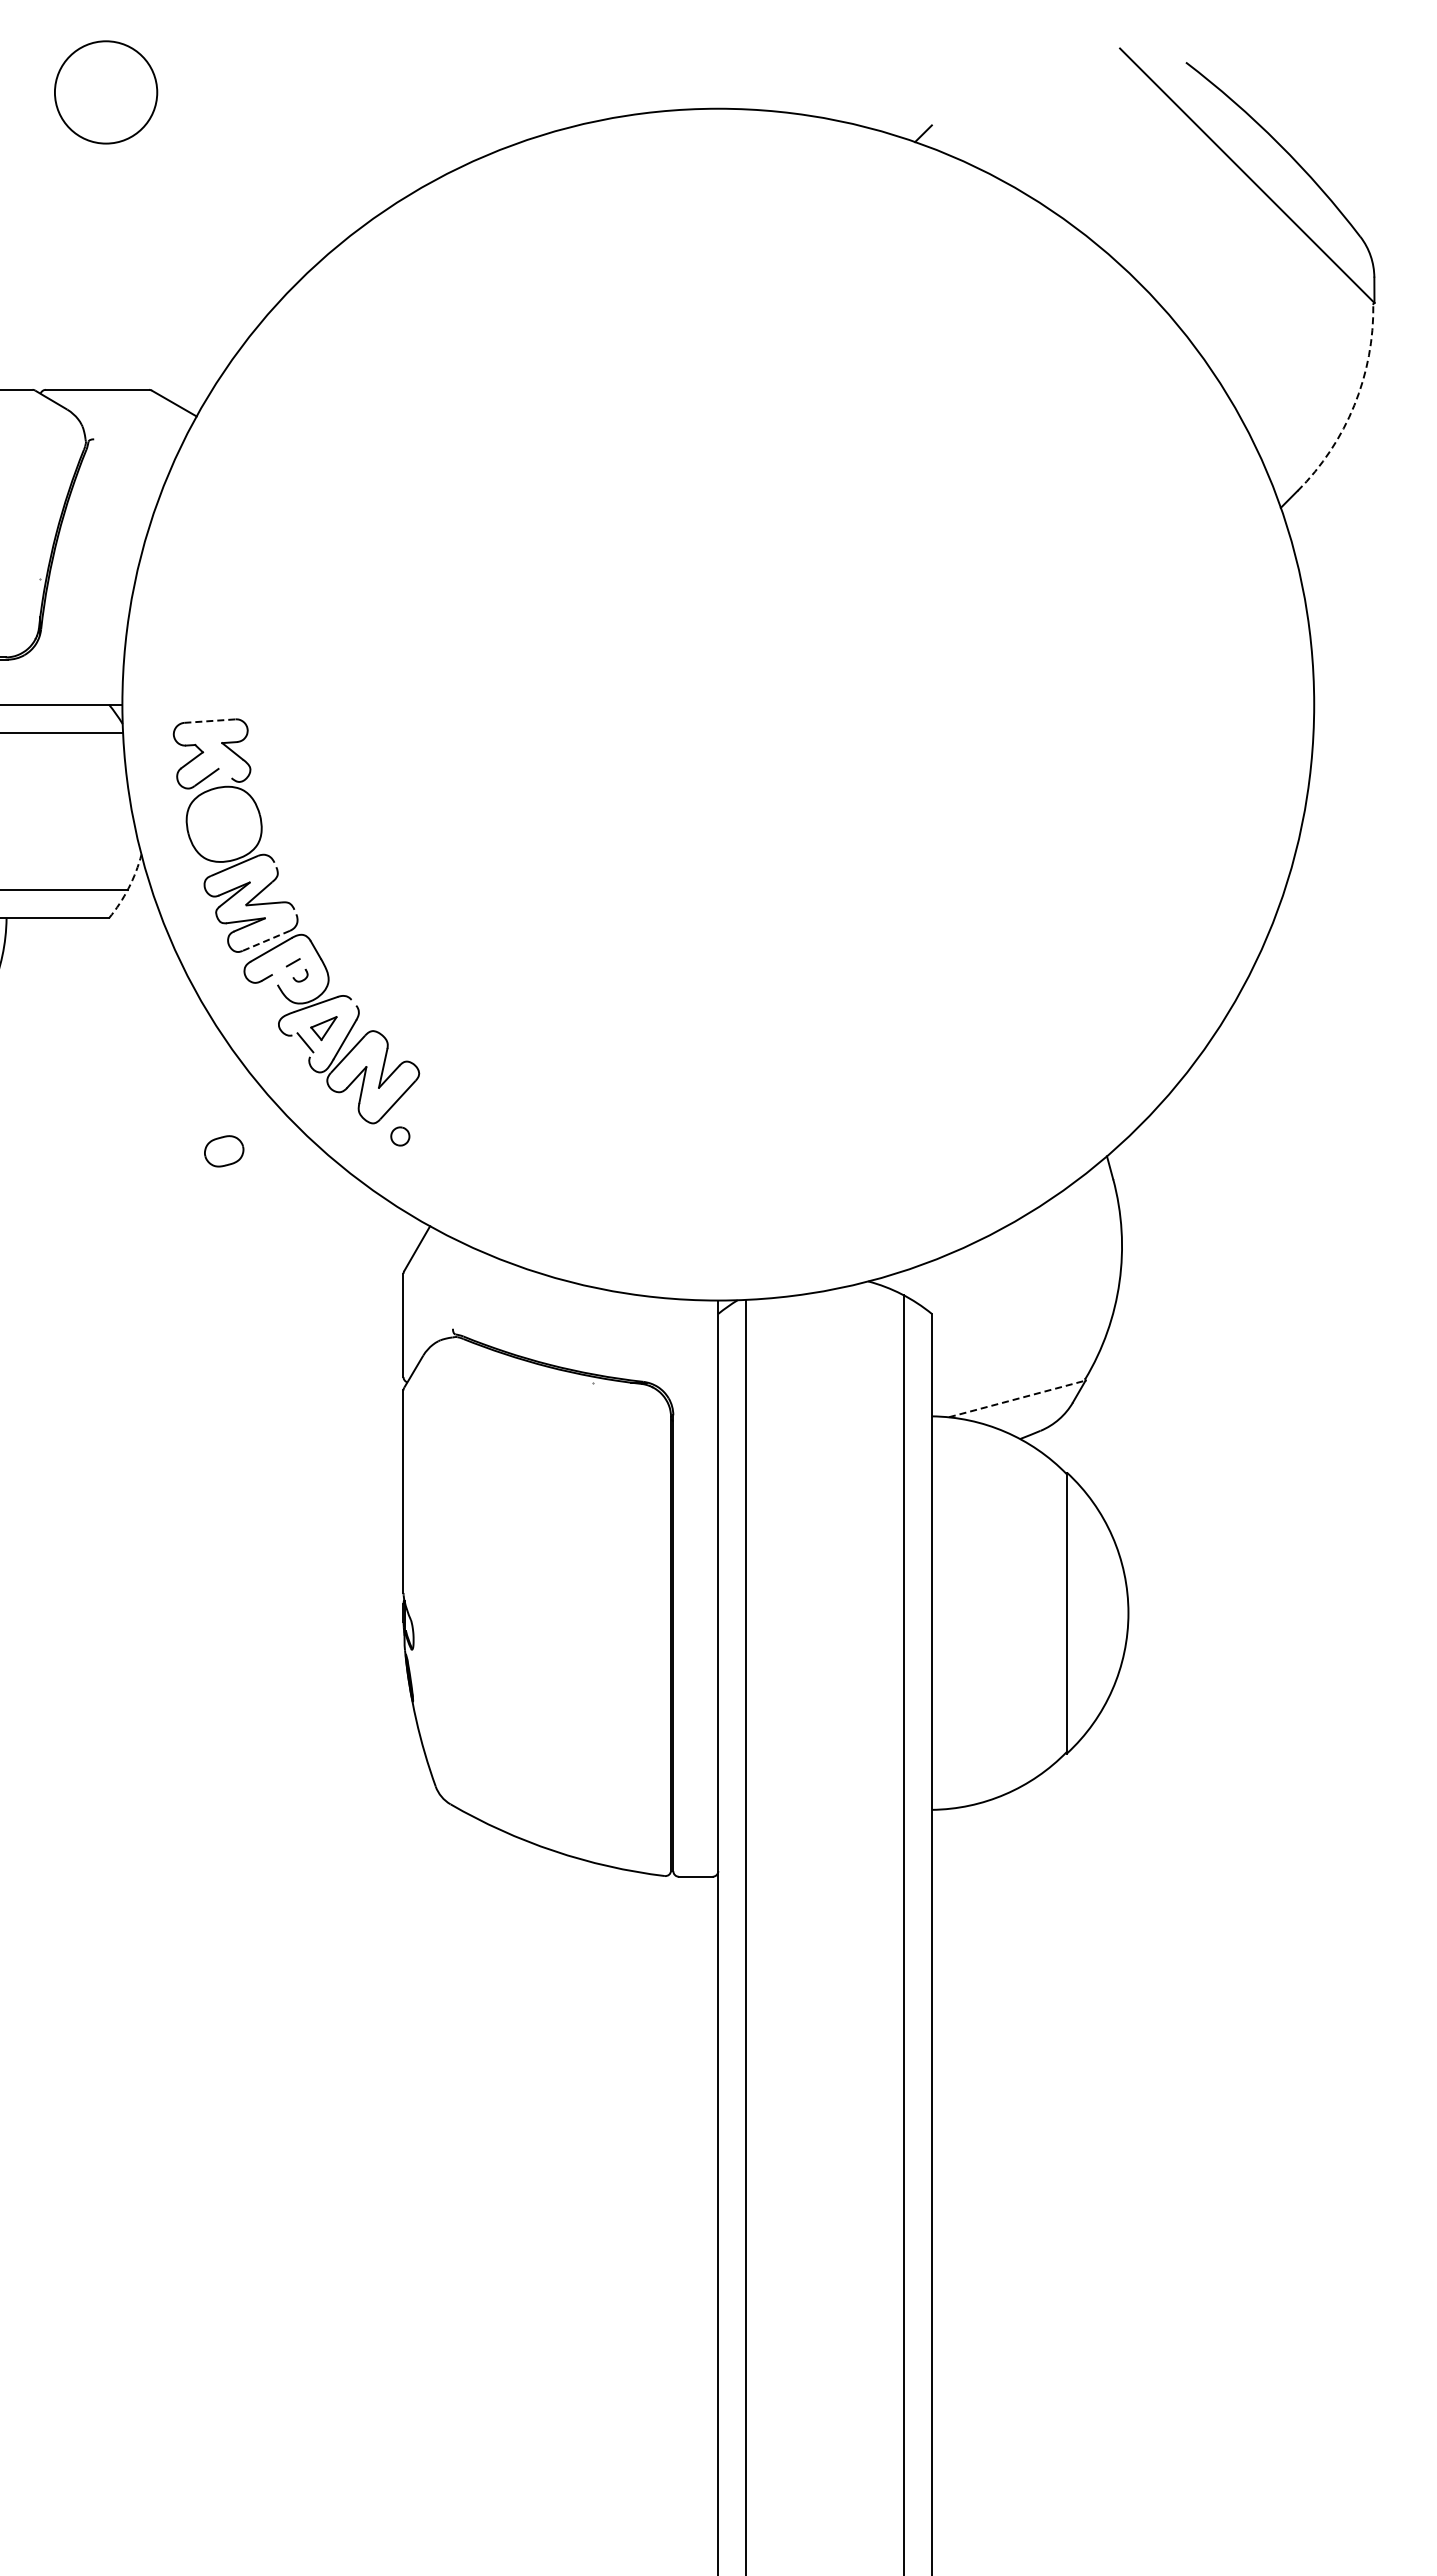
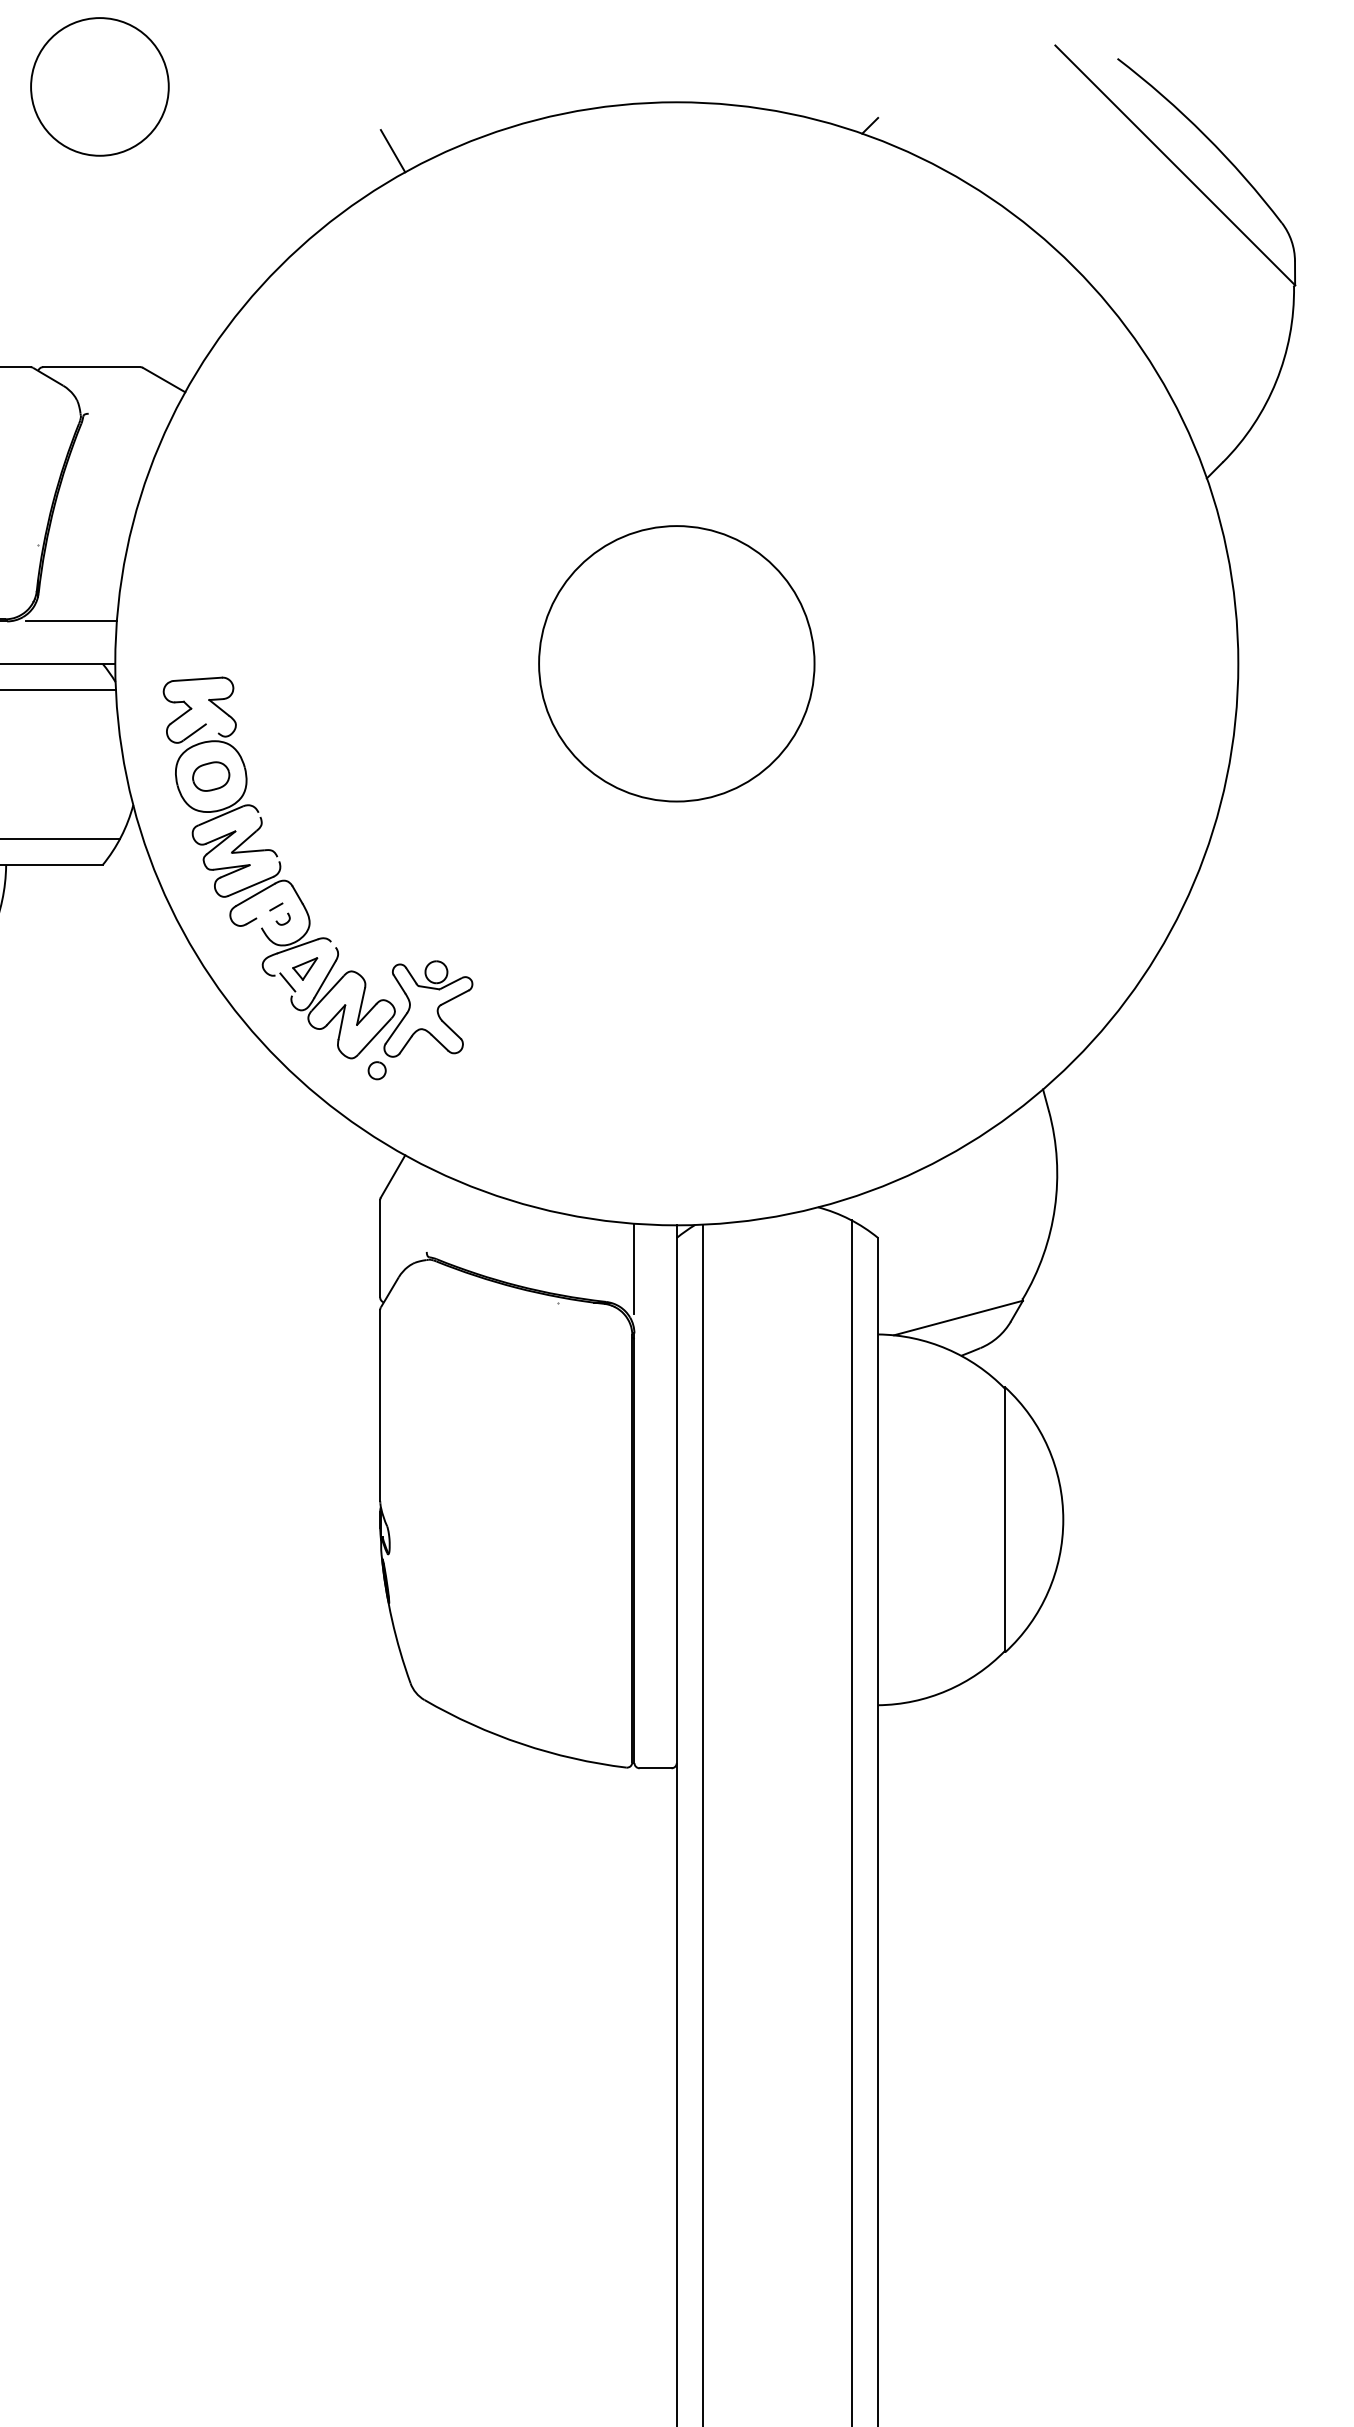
circle: (106, 92) -> (100, 86), size x1.43
line: (417, 160) -> (393, 151), added
arc: (1354, 405) -> (1276, 381), dashed -> solid
line: (75, 659) -> (71, 621), added
circle: (718, 704) -> (677, 663), added
line: (209, 721) -> (197, 679), dashed -> solid
arc: (128, 888) -> (121, 837), dashed -> solid
line: (266, 940) -> (251, 886), dashed -> solid
part: (454, 1070) -> (428, 1008), added
part: (224, 1151) -> (211, 776), moved
line: (673, 1346) -> (634, 1268), added
line: (1017, 1398) -> (958, 1317), dashed -> solid

